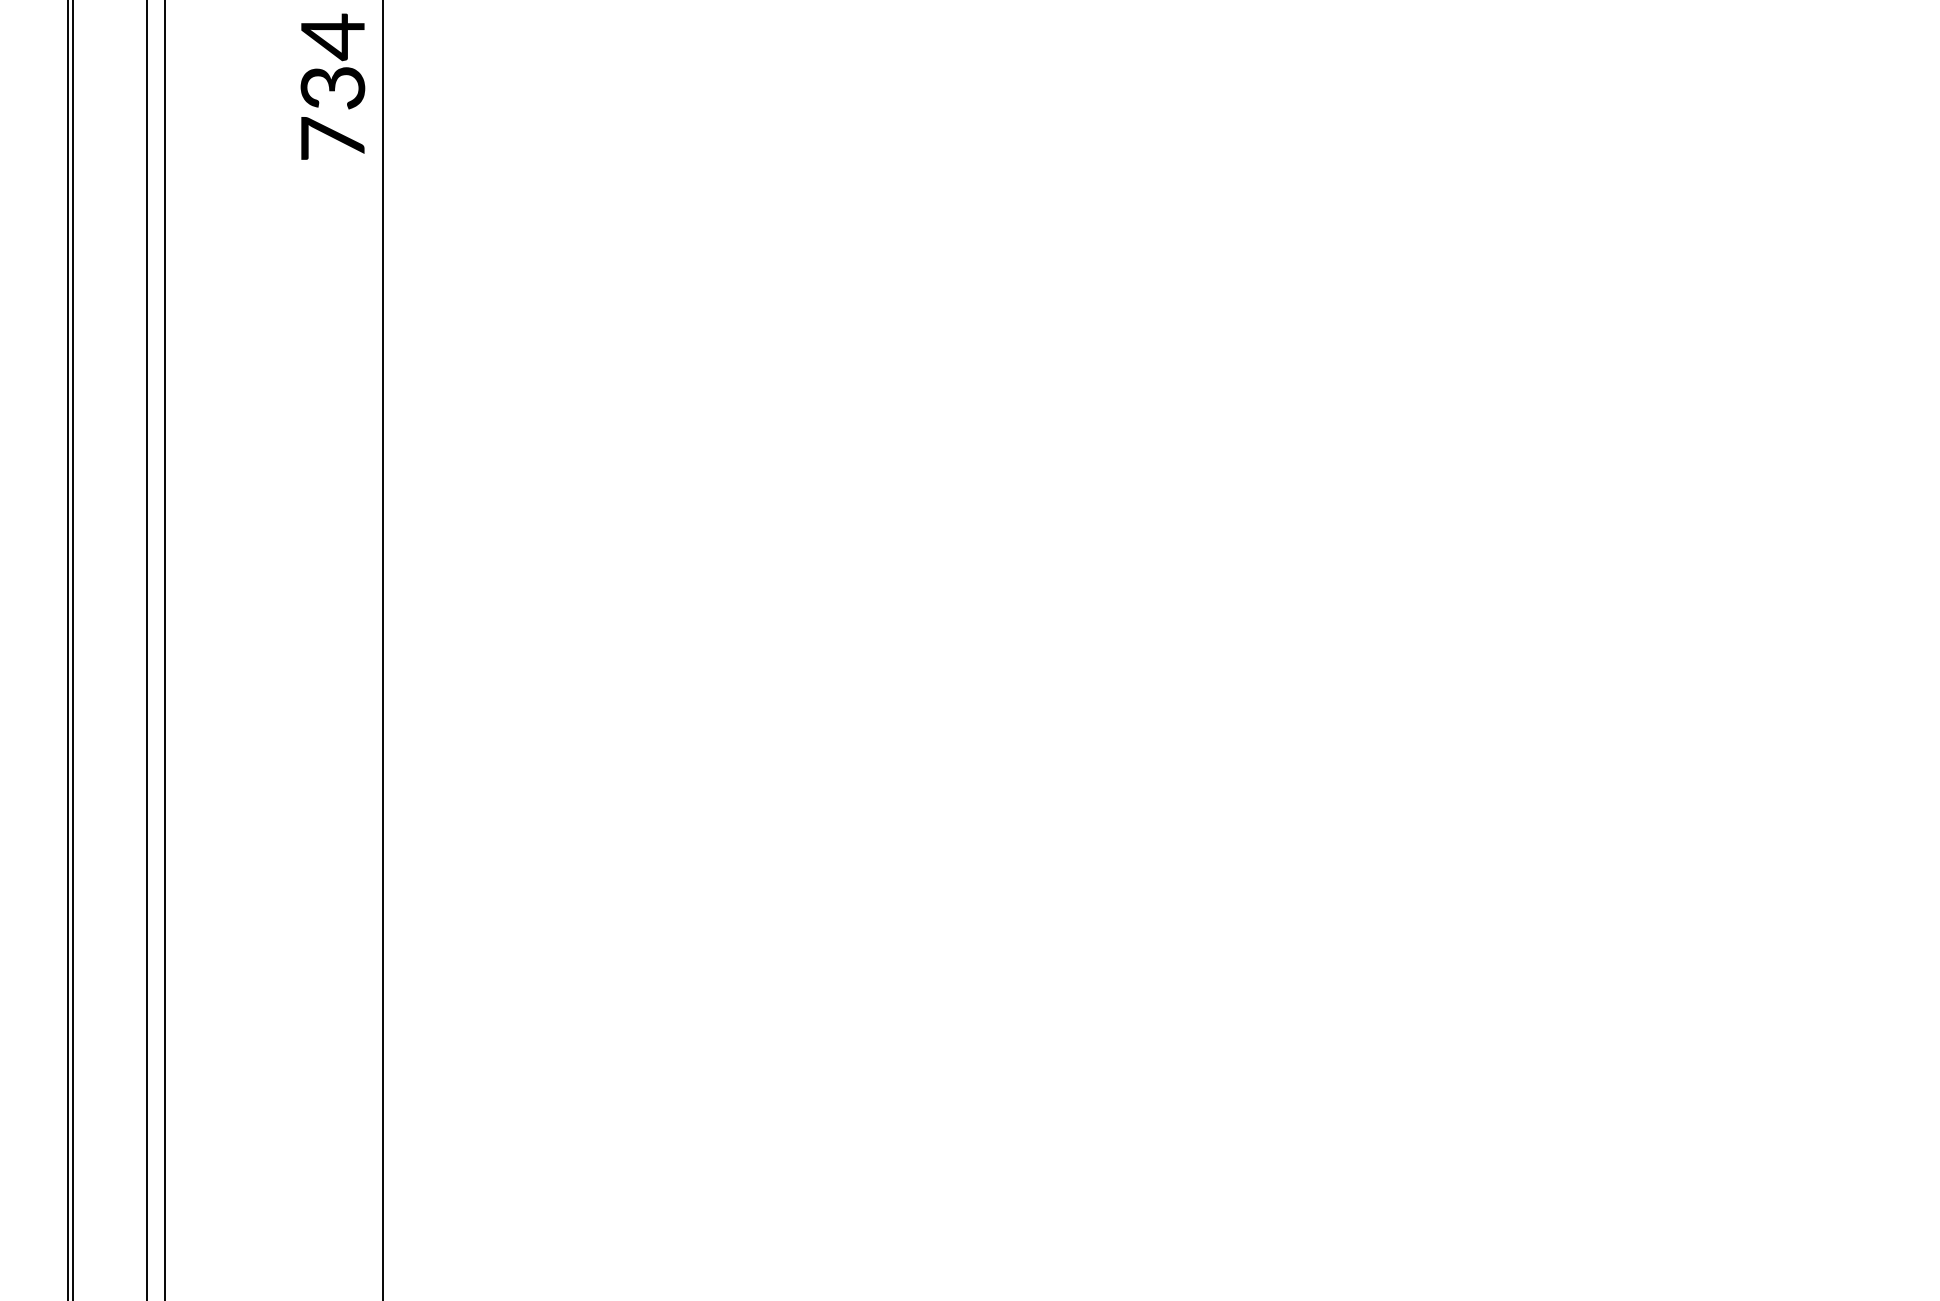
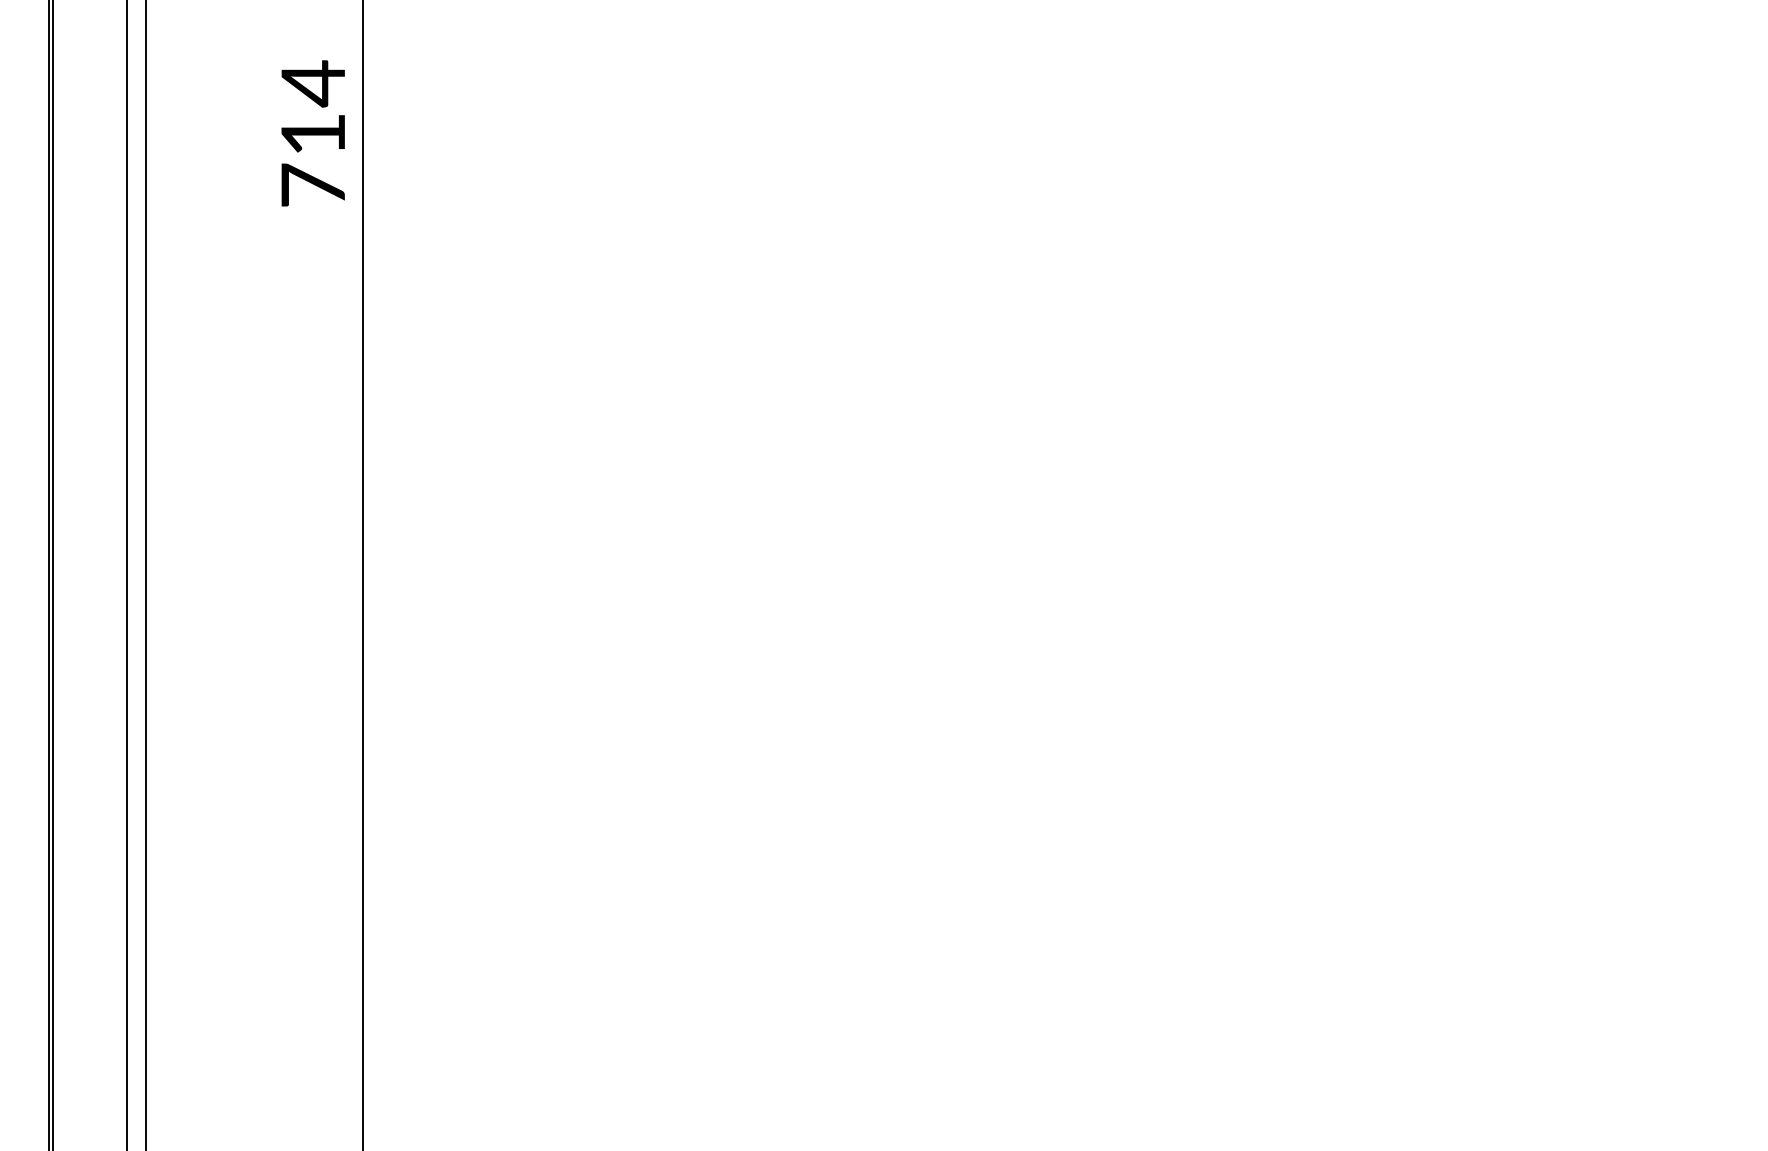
text: (332, 88) -> (312, 135), 734 -> 714

